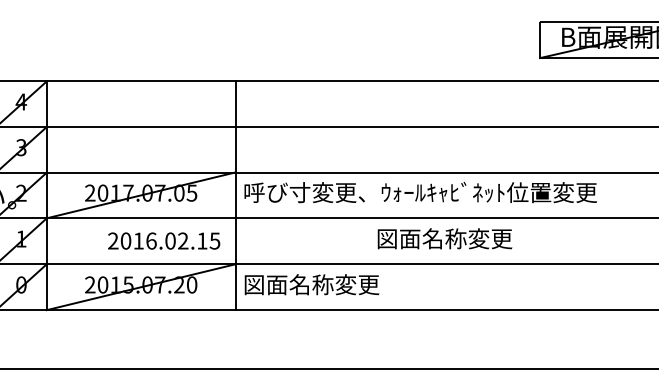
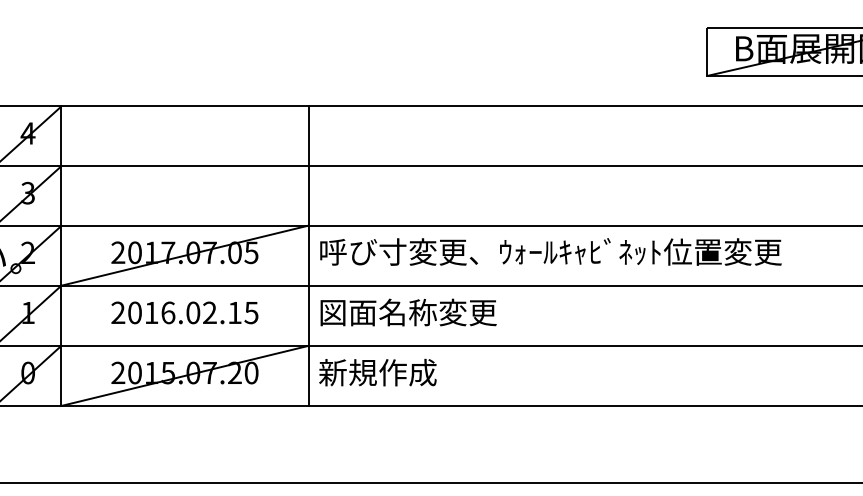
text: (444, 238) -> (407, 312), moved
text: (164, 240) -> (185, 312), moved
text: (311, 284) -> (407, 372), 図面名称変更 -> 新規作成

